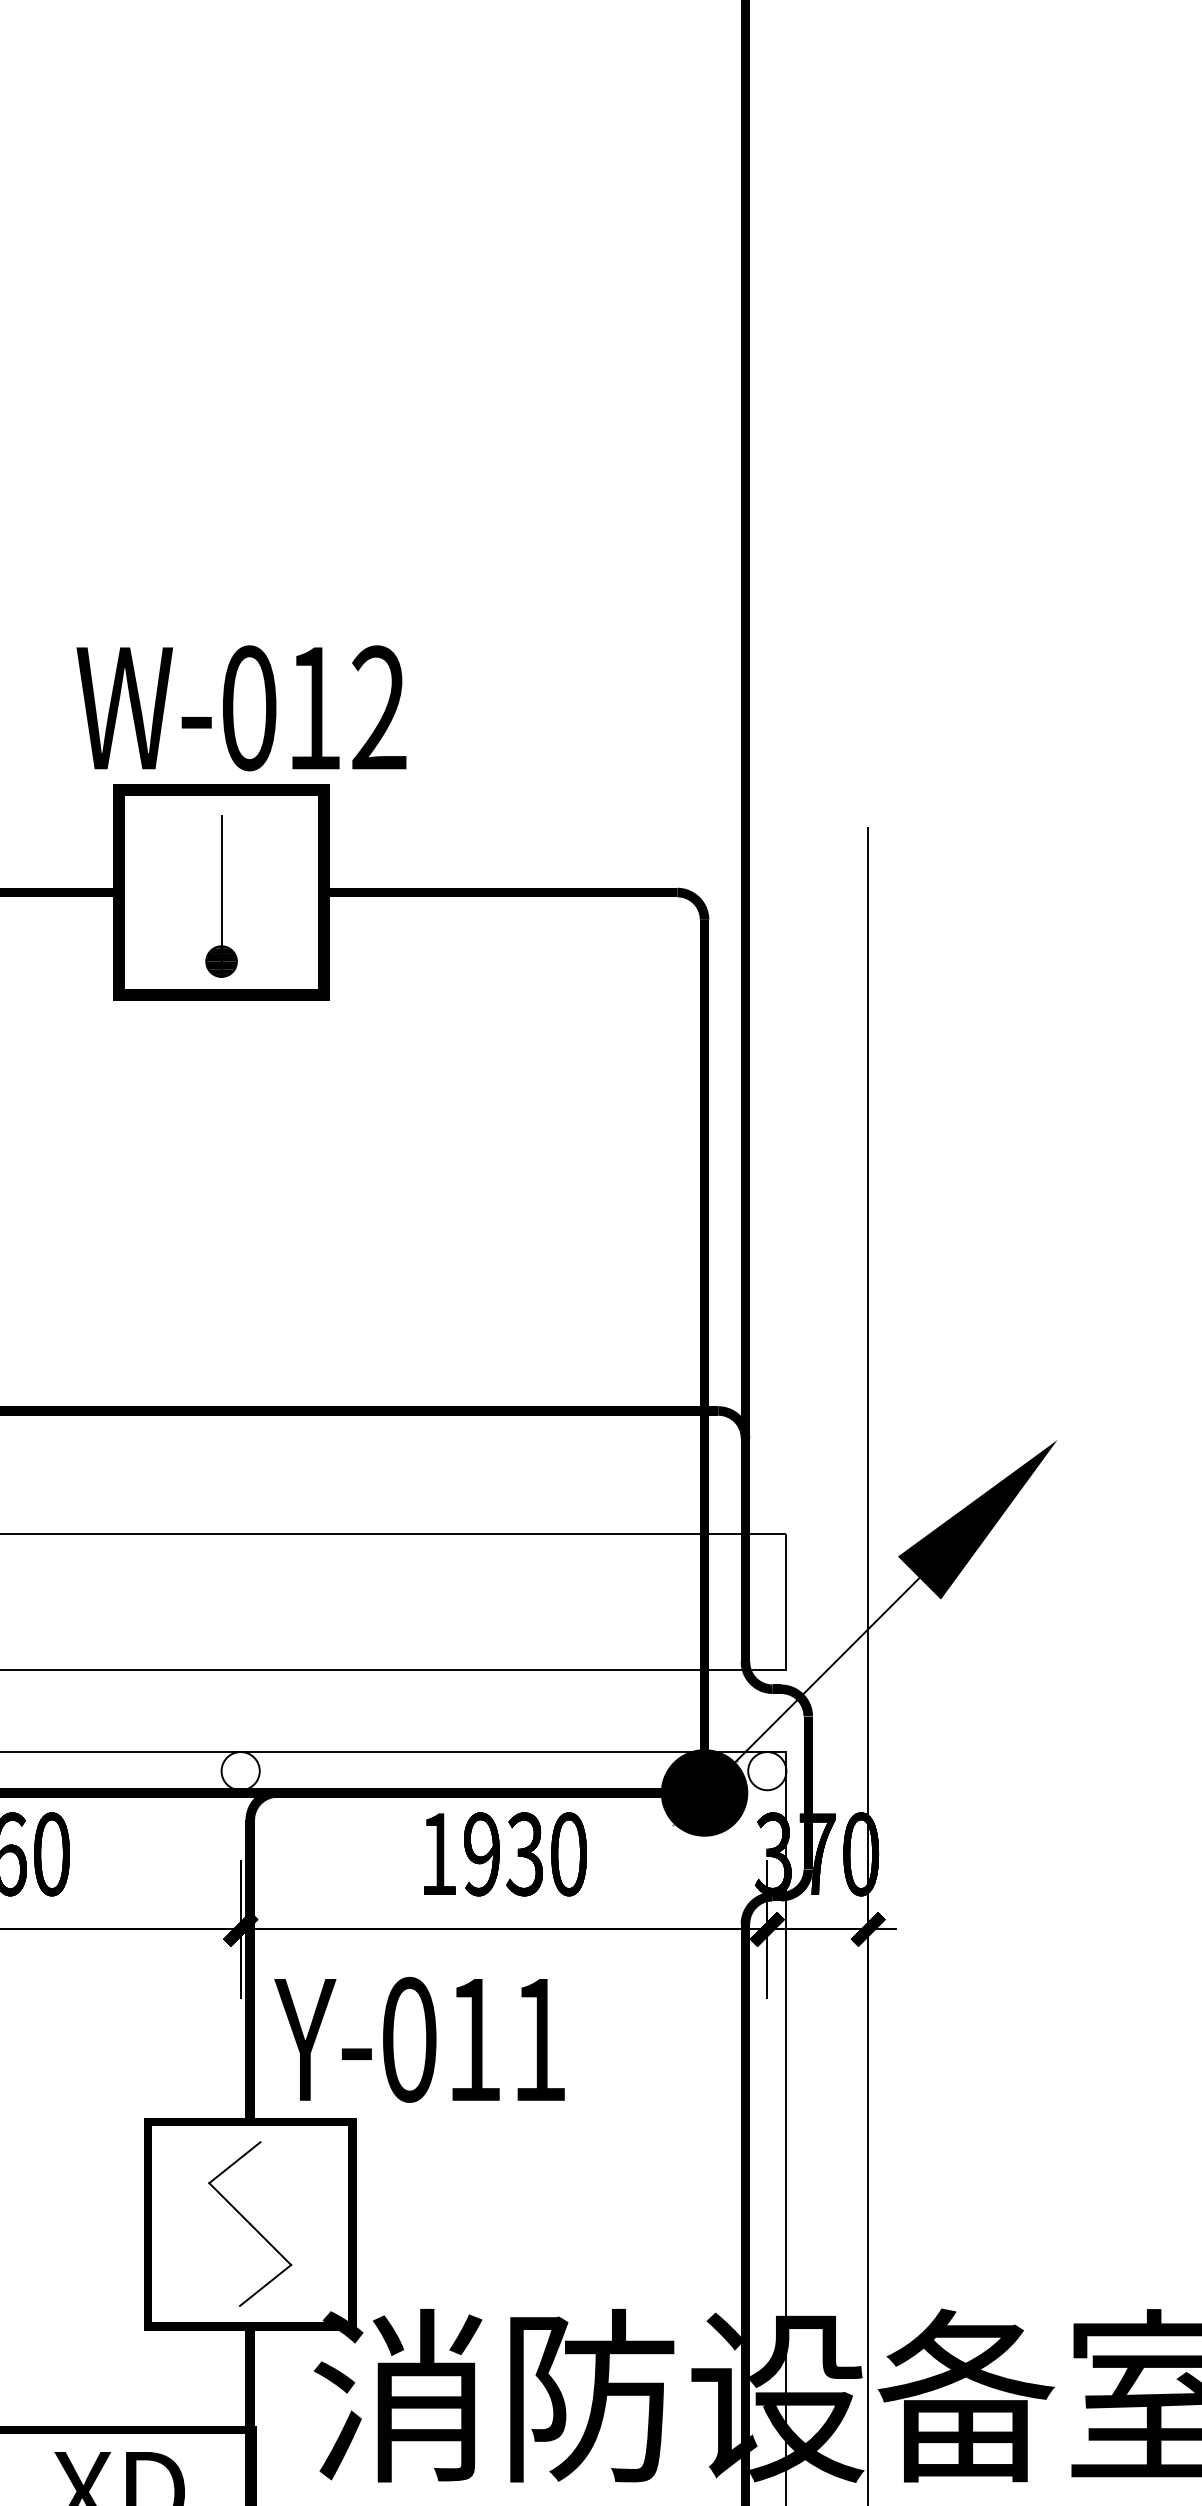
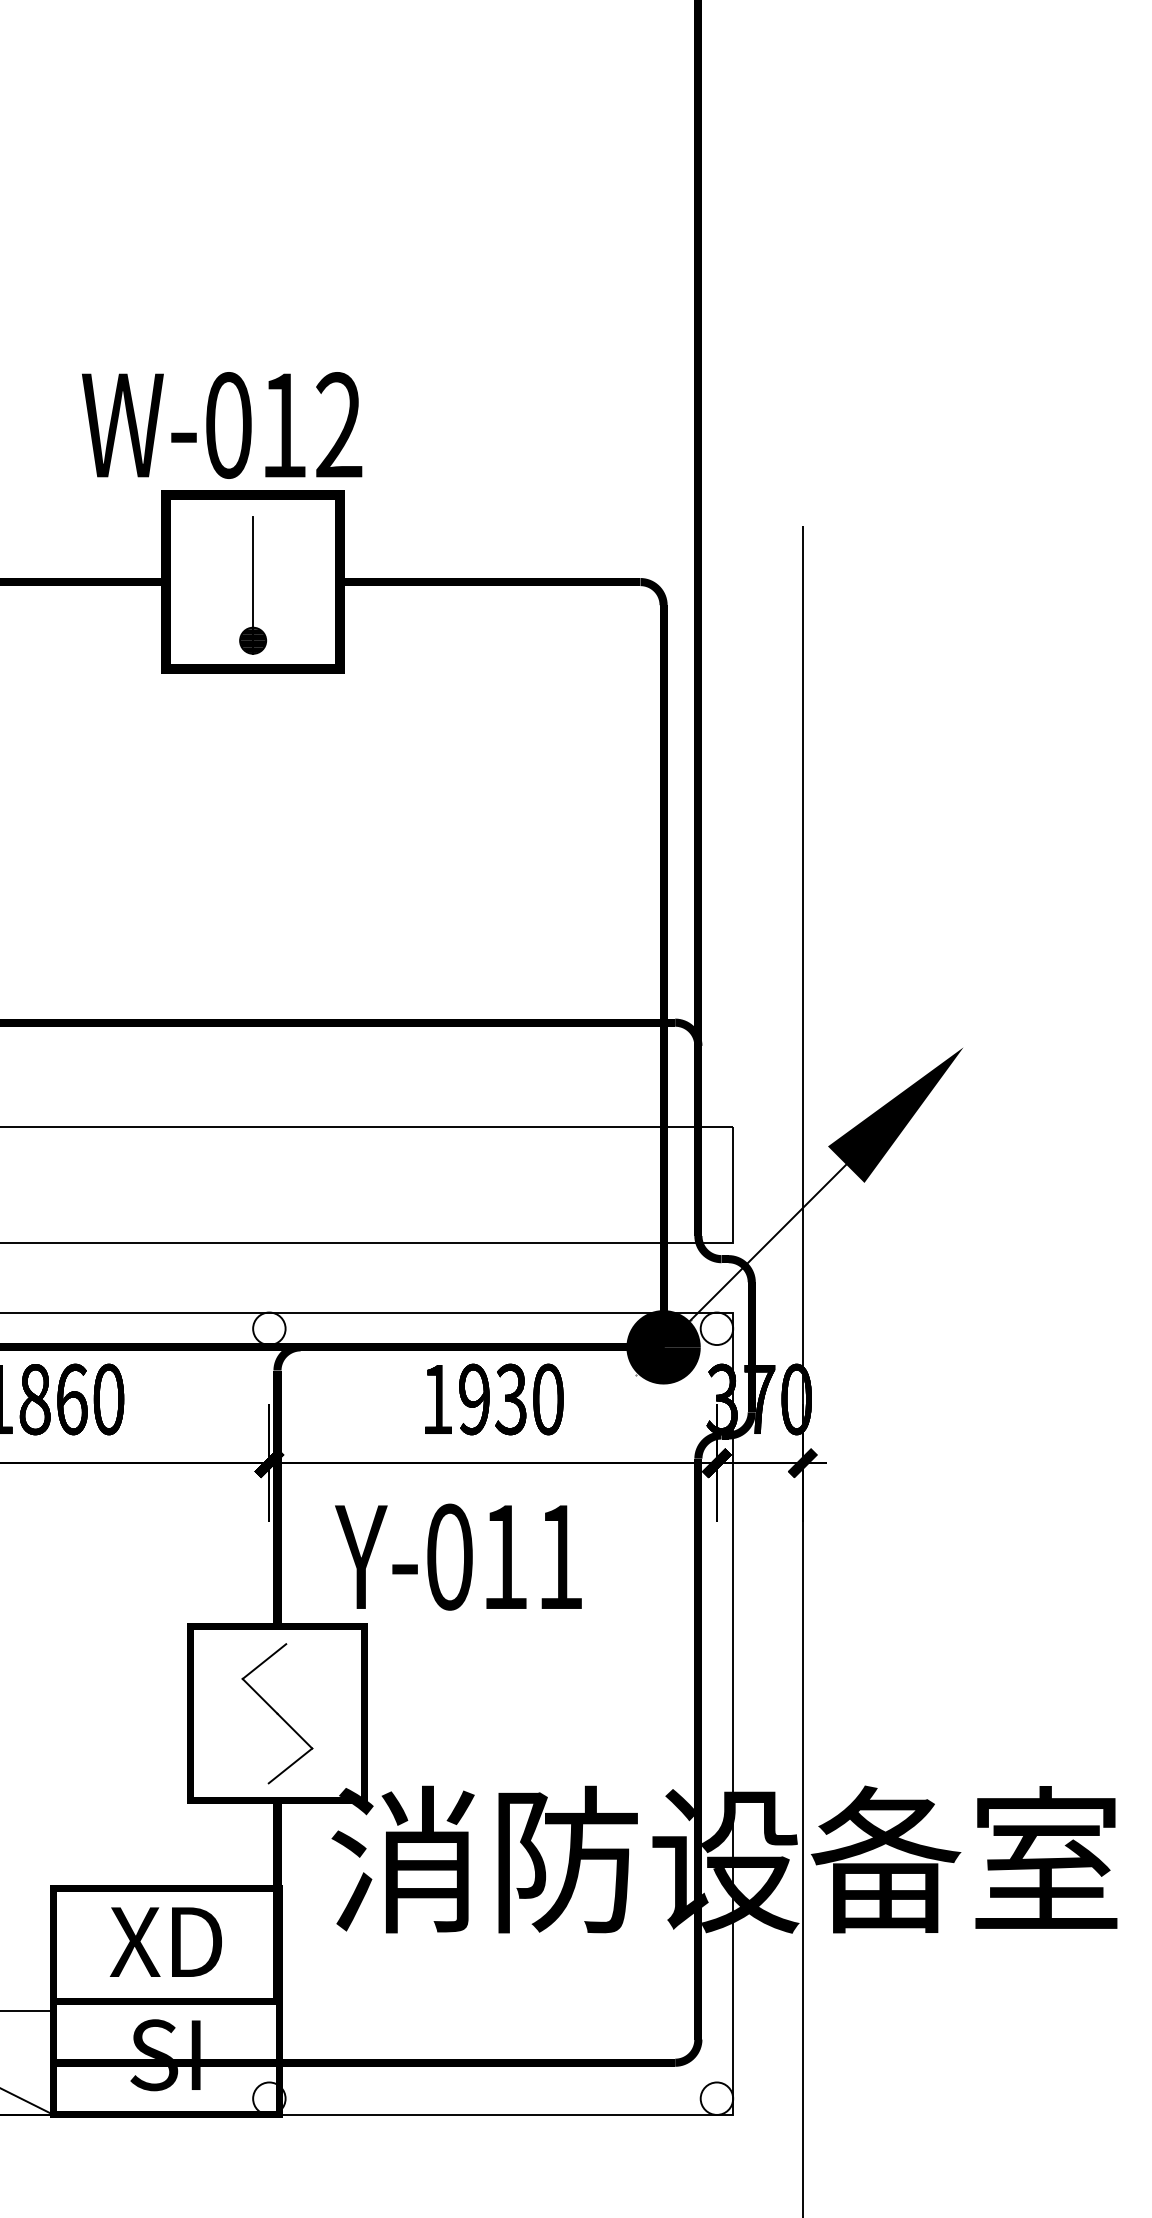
text: (242, 708) -> (222, 425), moved
text: (419, 2039) -> (458, 1556), moved

